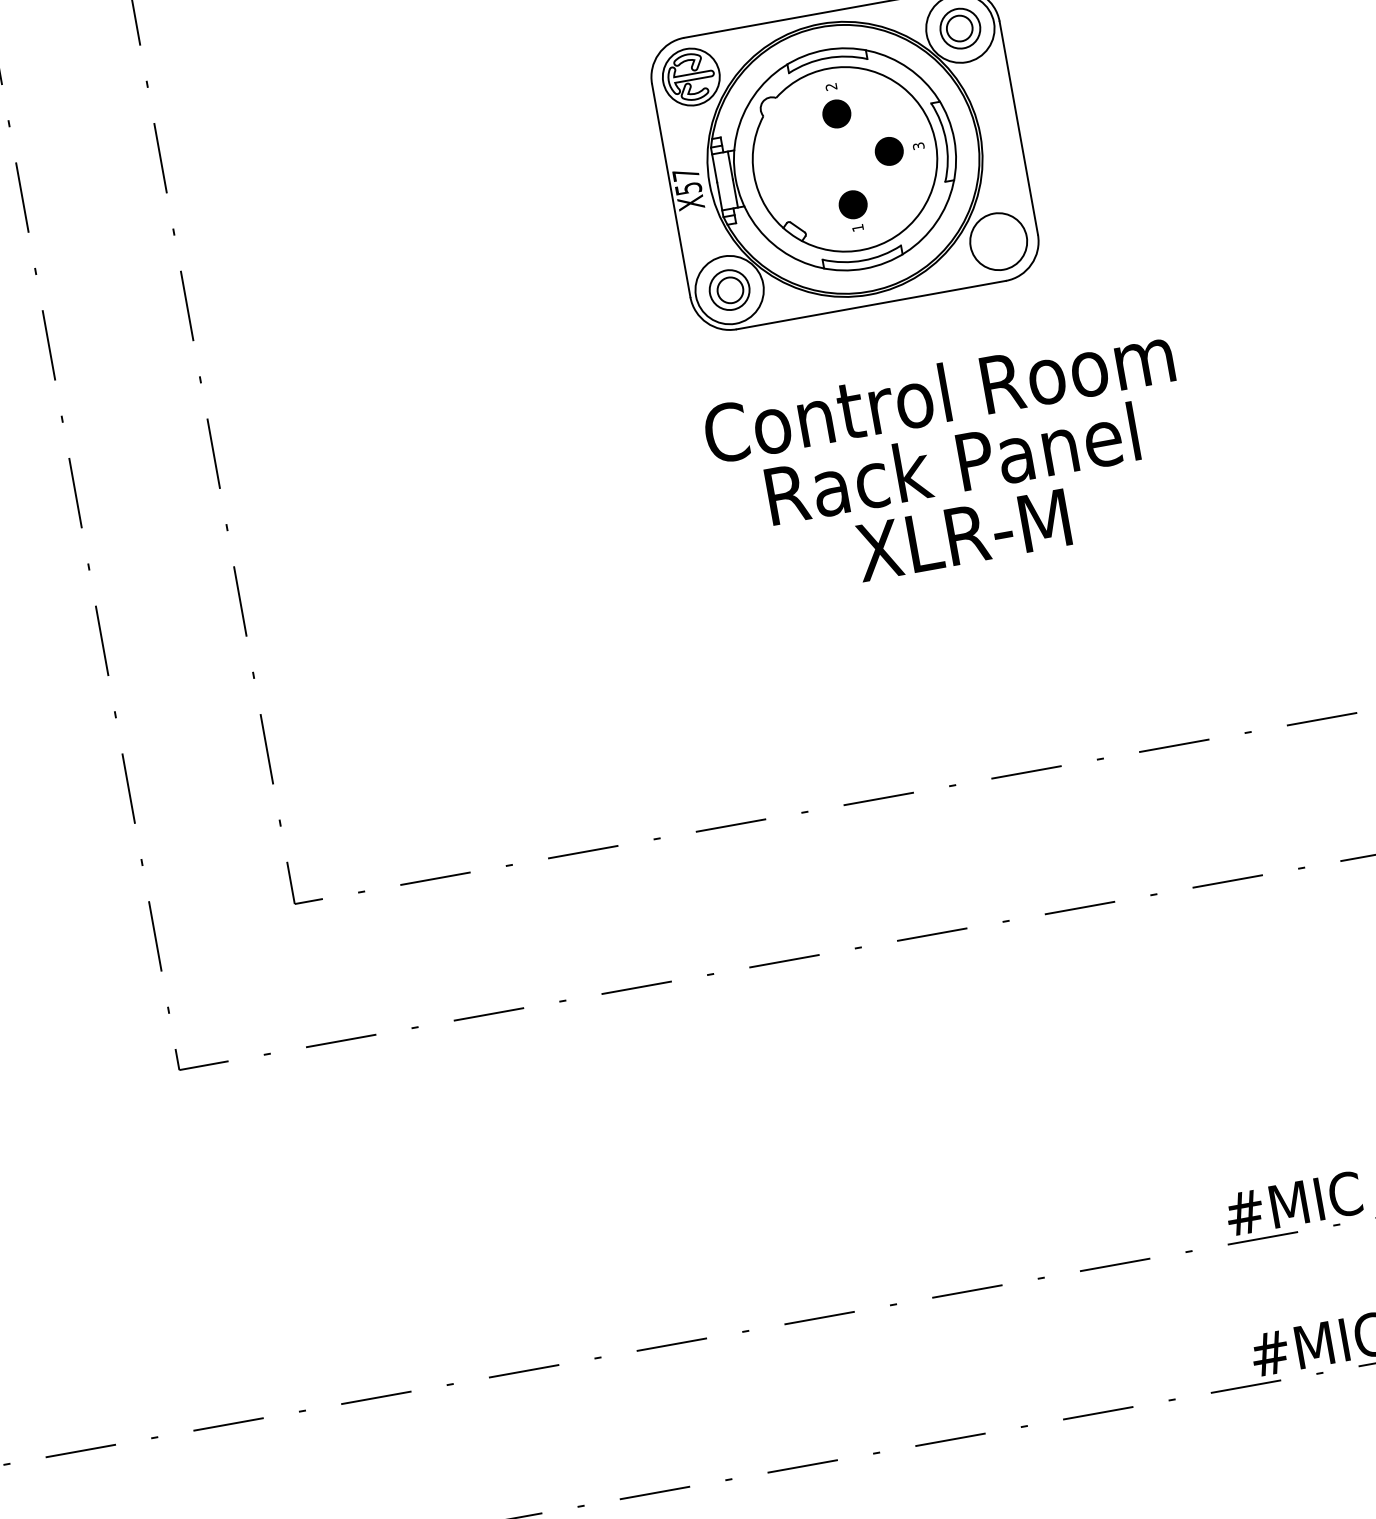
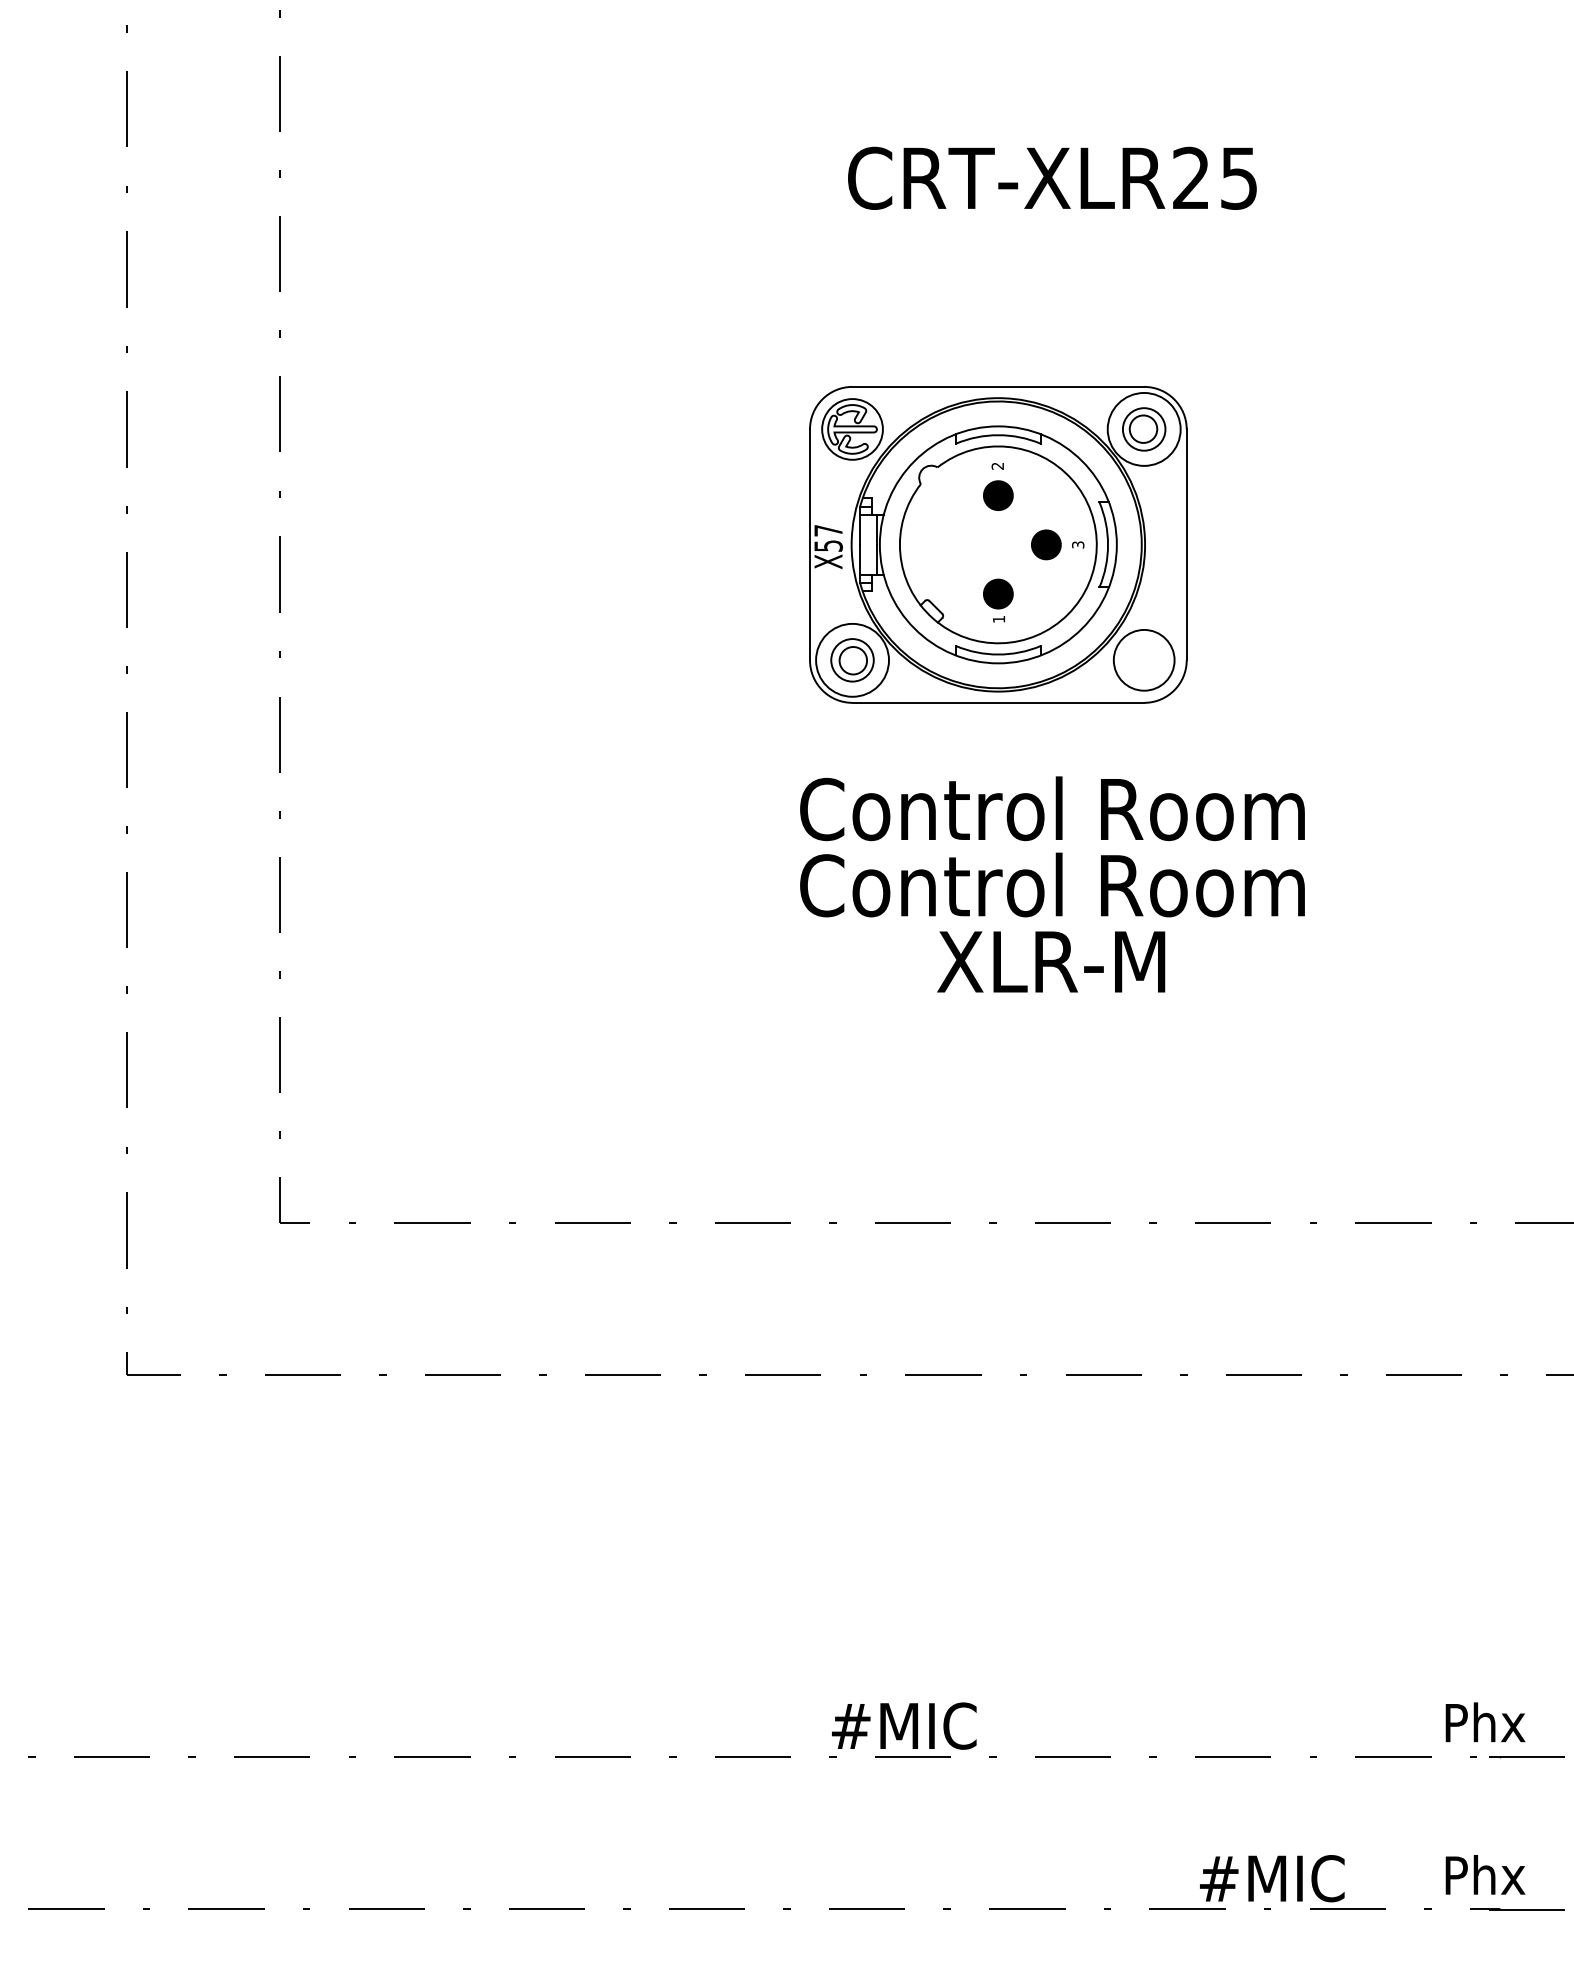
text: (951, 463) -> (1052, 884), Rack Panel -> Control Room
text: (1293, 1203) -> (904, 1725), moved

